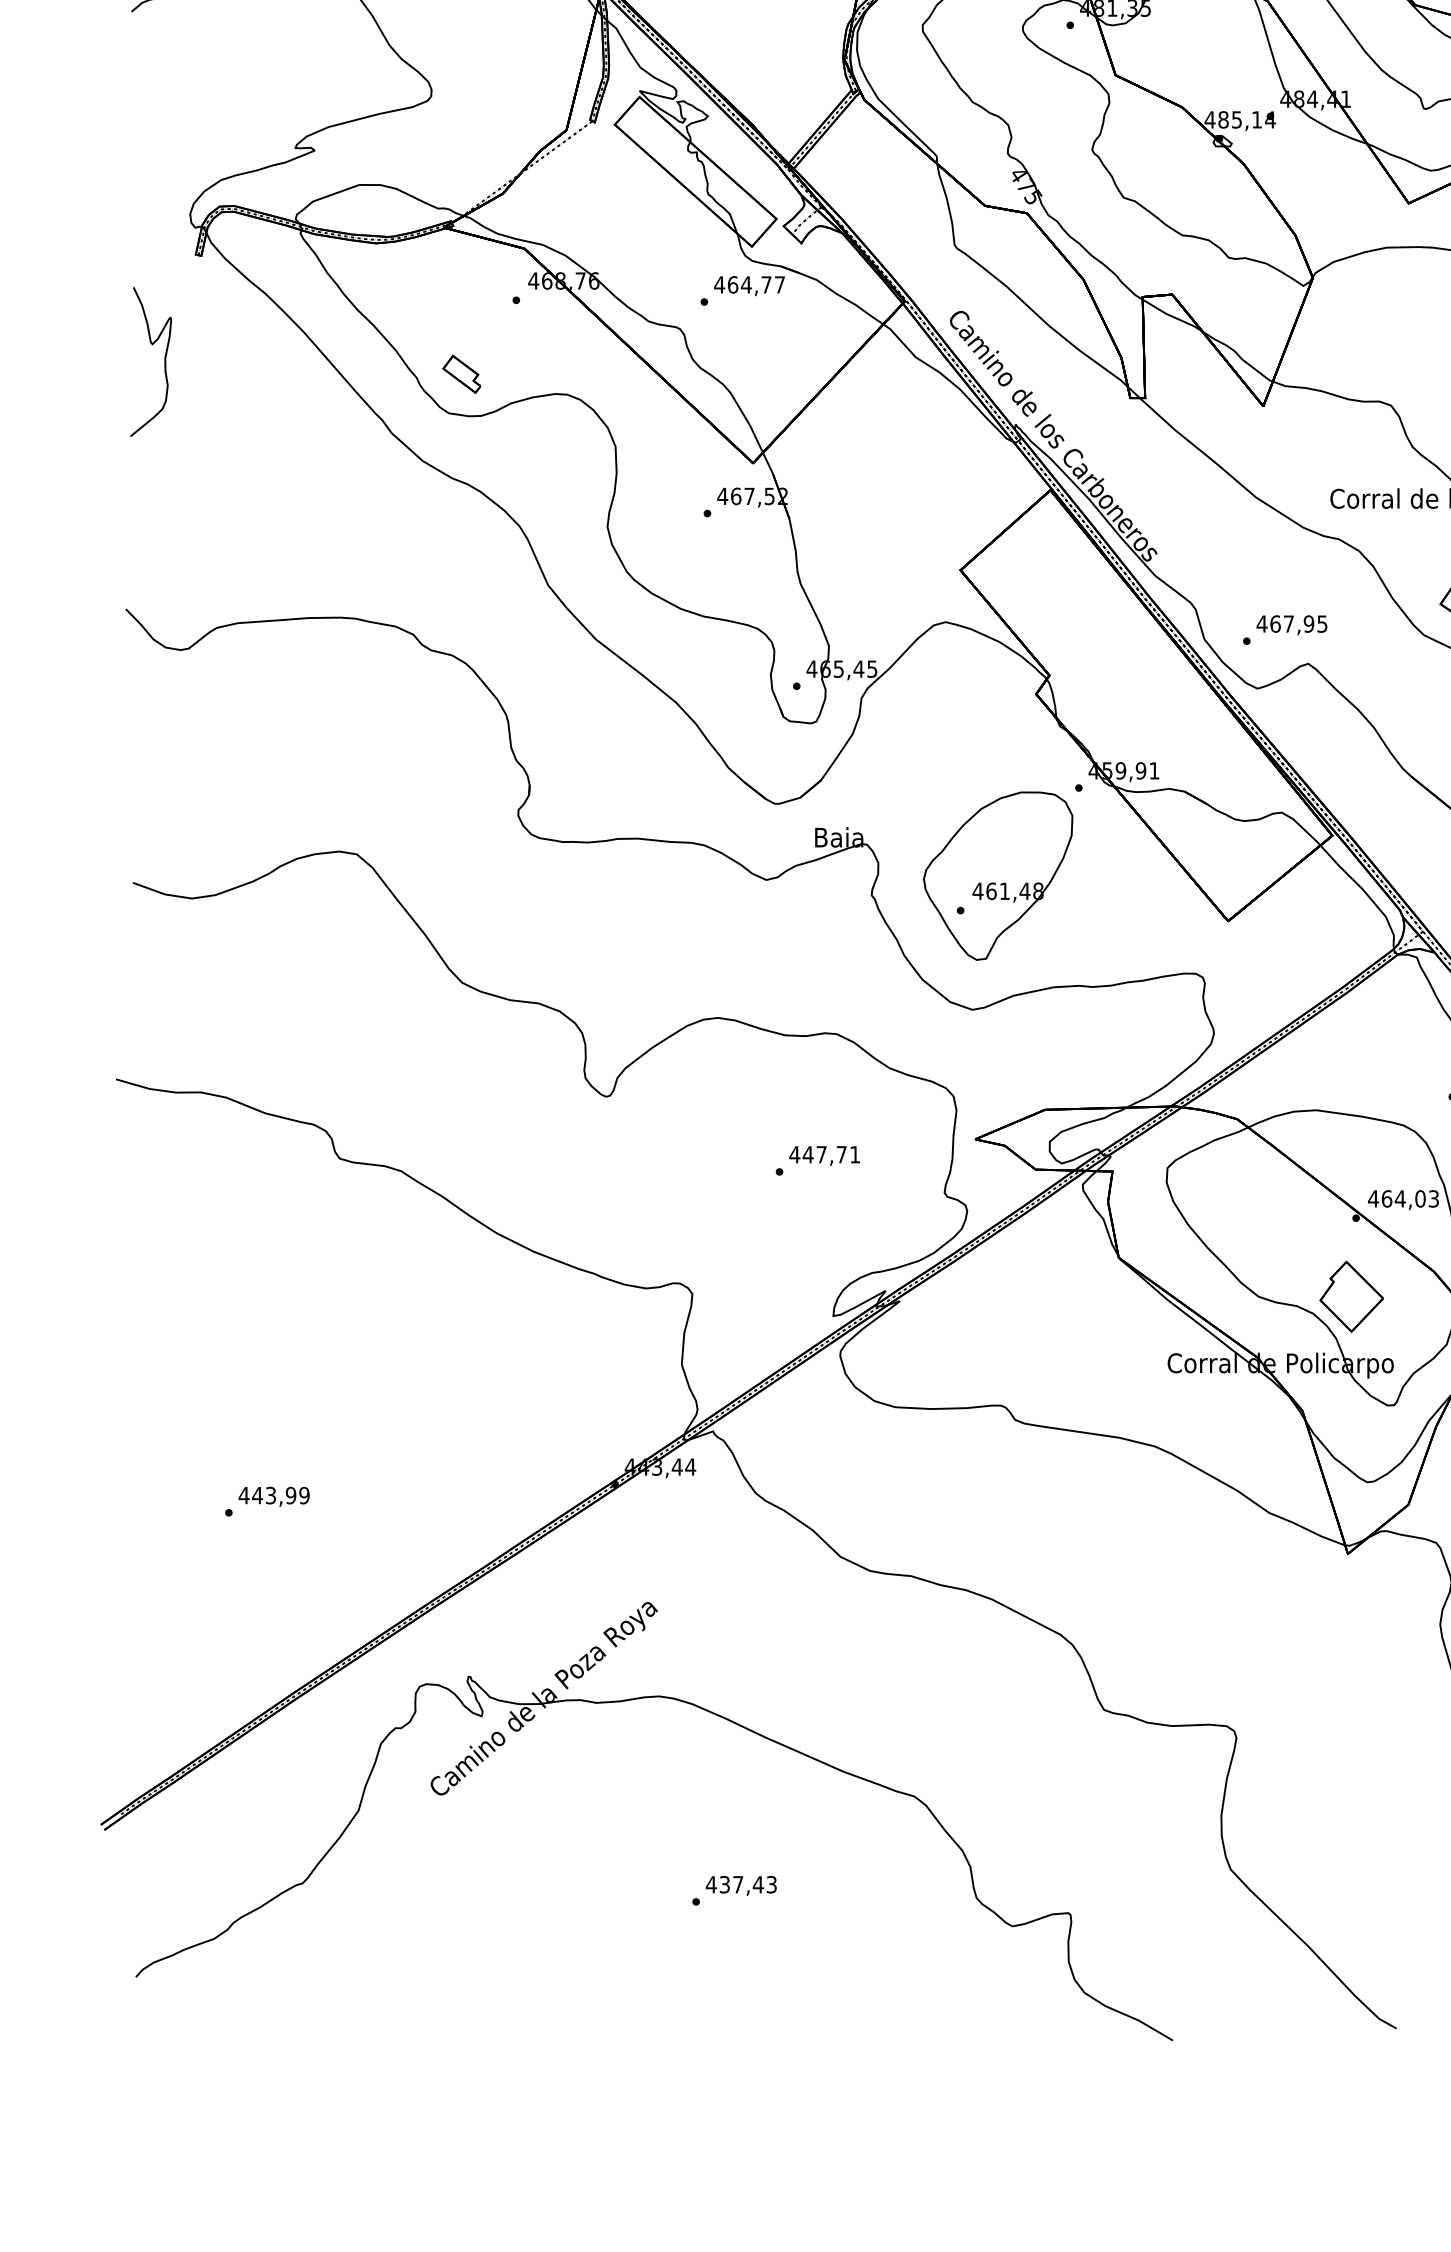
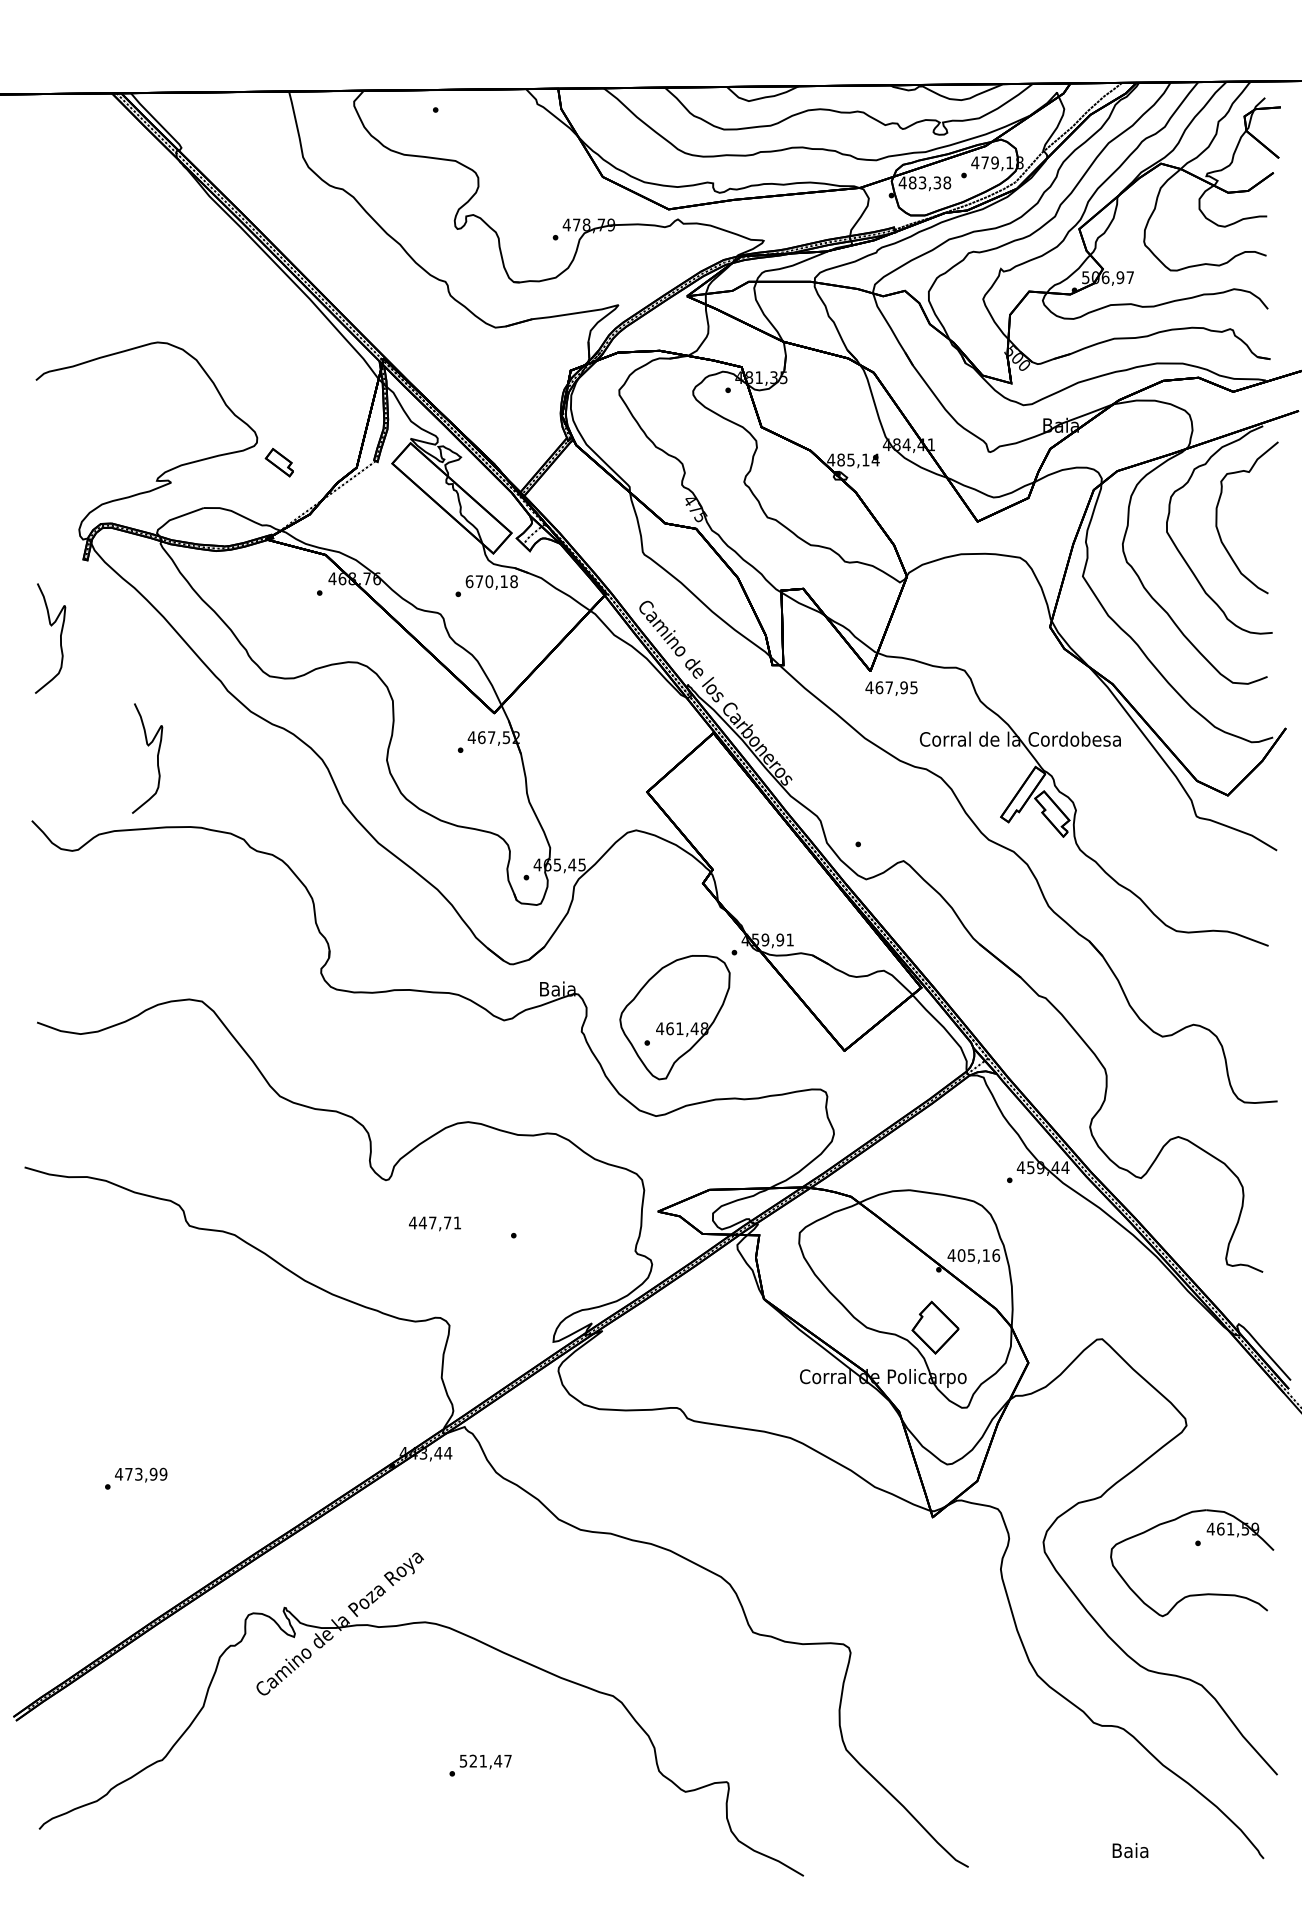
text: (749, 284) -> (491, 581), 464,77 -> 670,18
part: (460, 374) -> (278, 462), moved
curve: (296, 524) -> (157, 758), added
text: (1291, 625) -> (891, 688), moved
text: (823, 1155) -> (434, 1223), moved
text: (1411, 1198) -> (979, 1255), 464,03 -> 405,16
text: (256, 1495) -> (128, 1474), 443,99 -> 473,99
text: (741, 1883) -> (485, 1760), 437,43 -> 521,47

